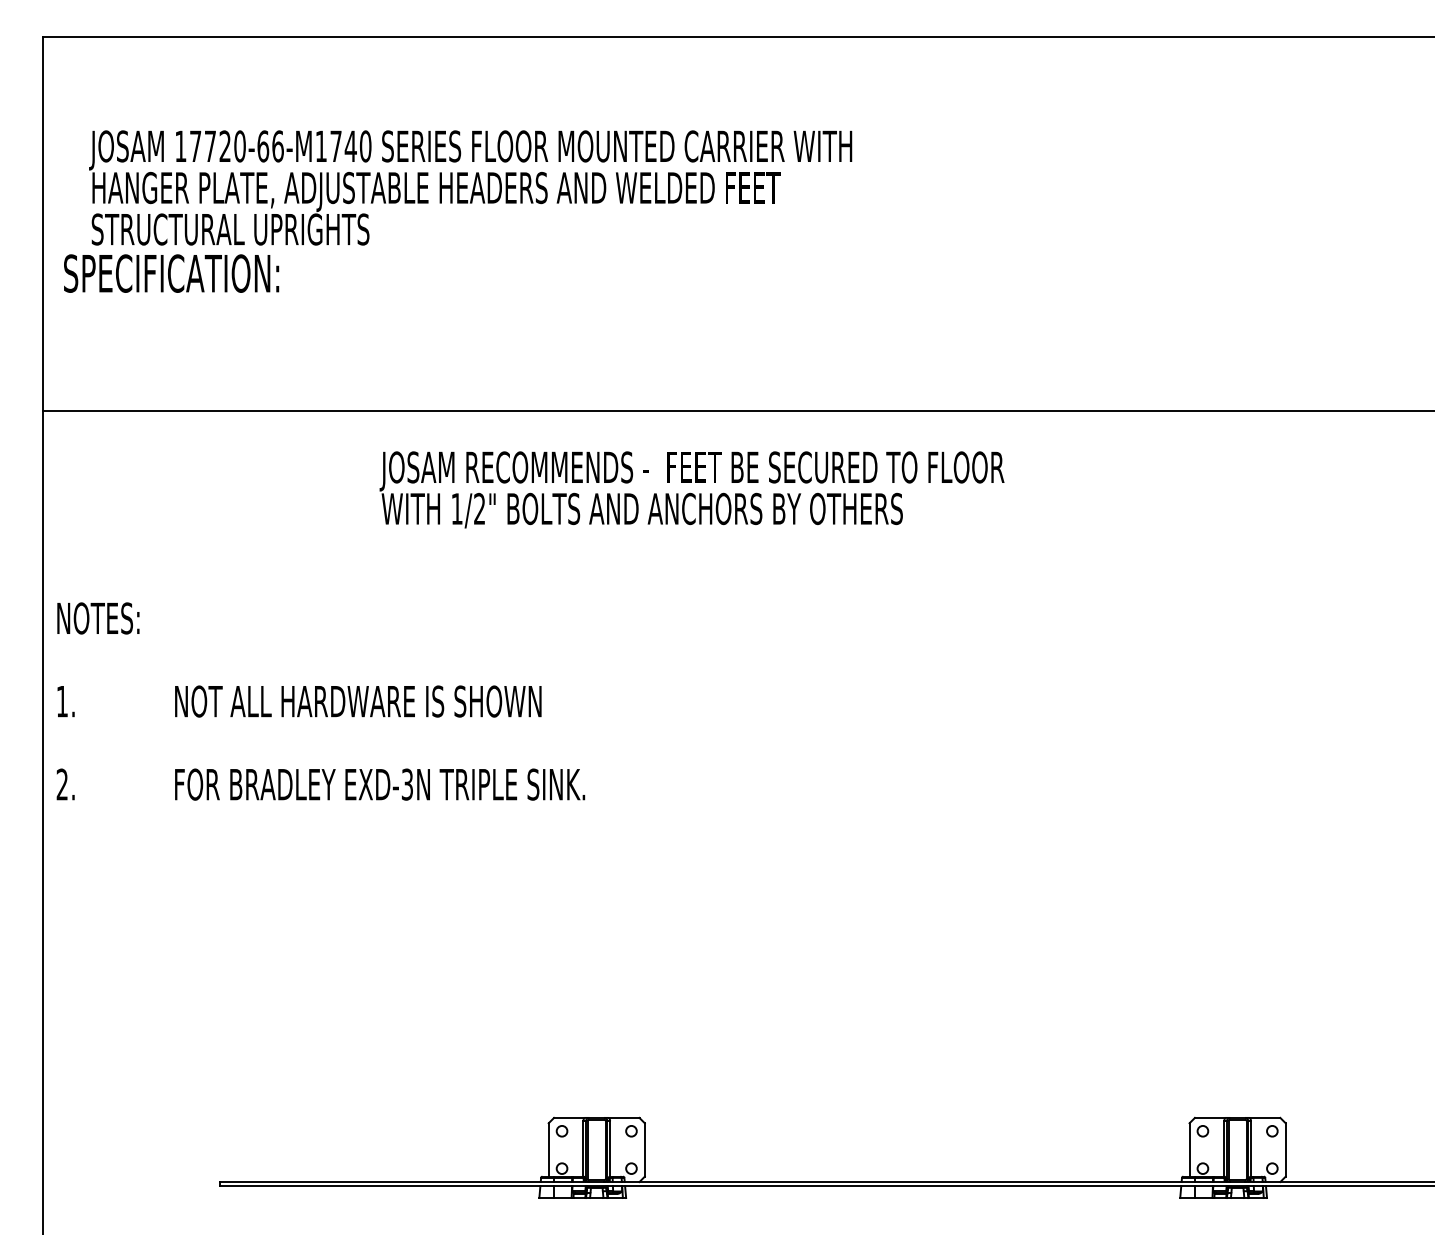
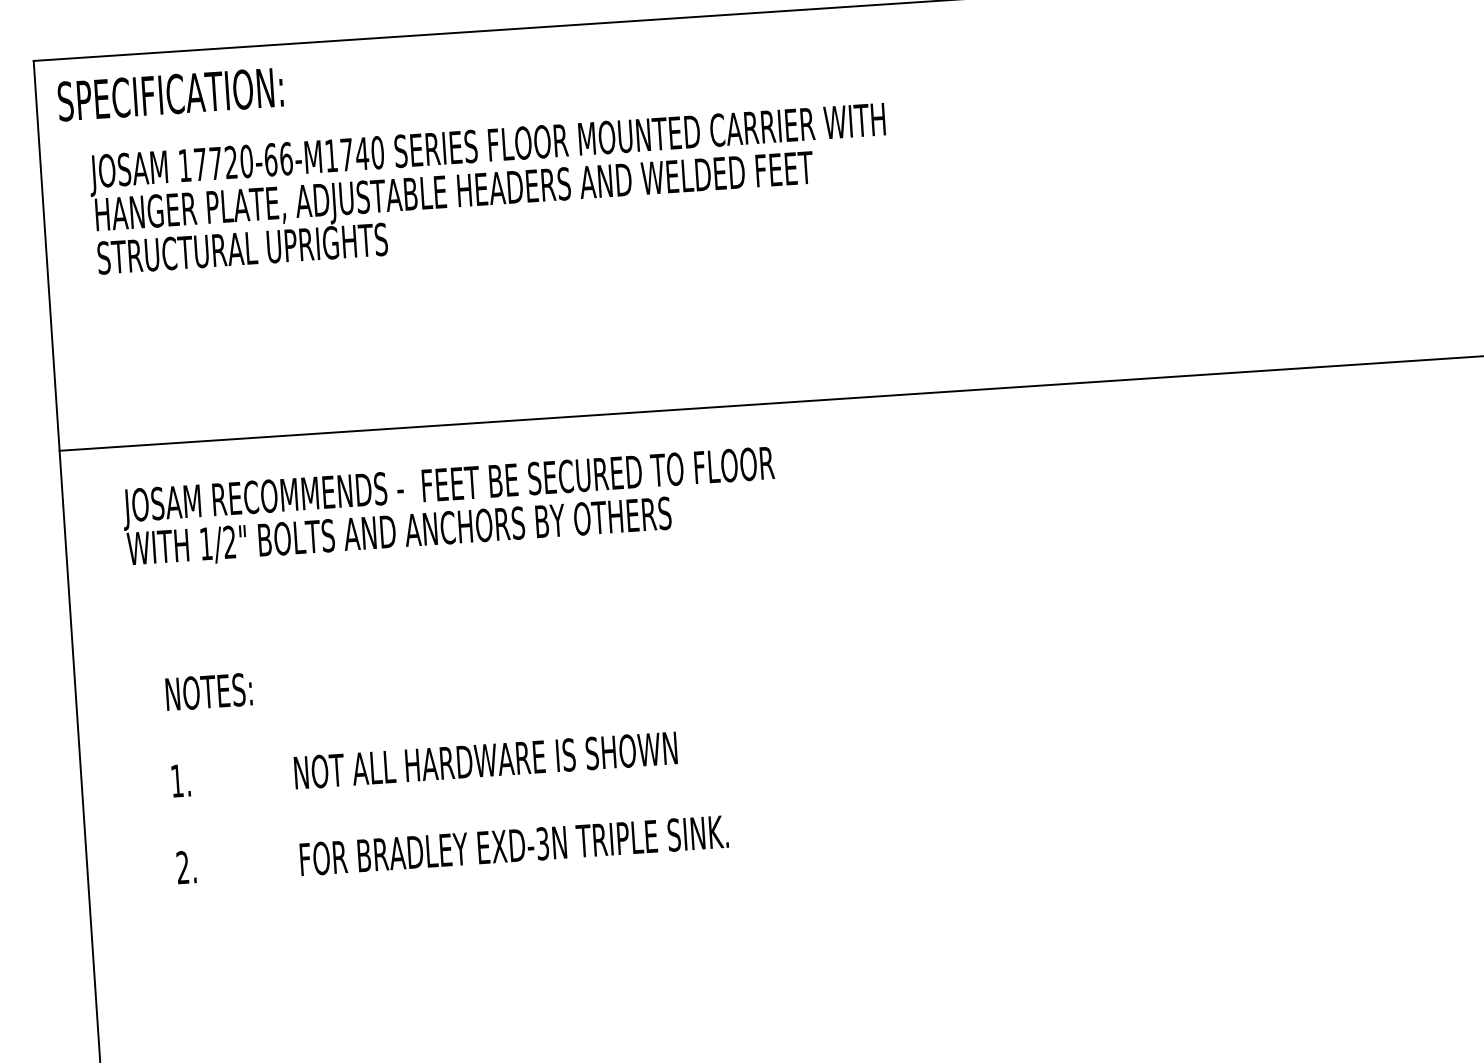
text: (171, 273) -> (170, 94), moved
part: (691, 489) -> (449, 507), moved
text: (320, 701) -> (446, 763), moved

